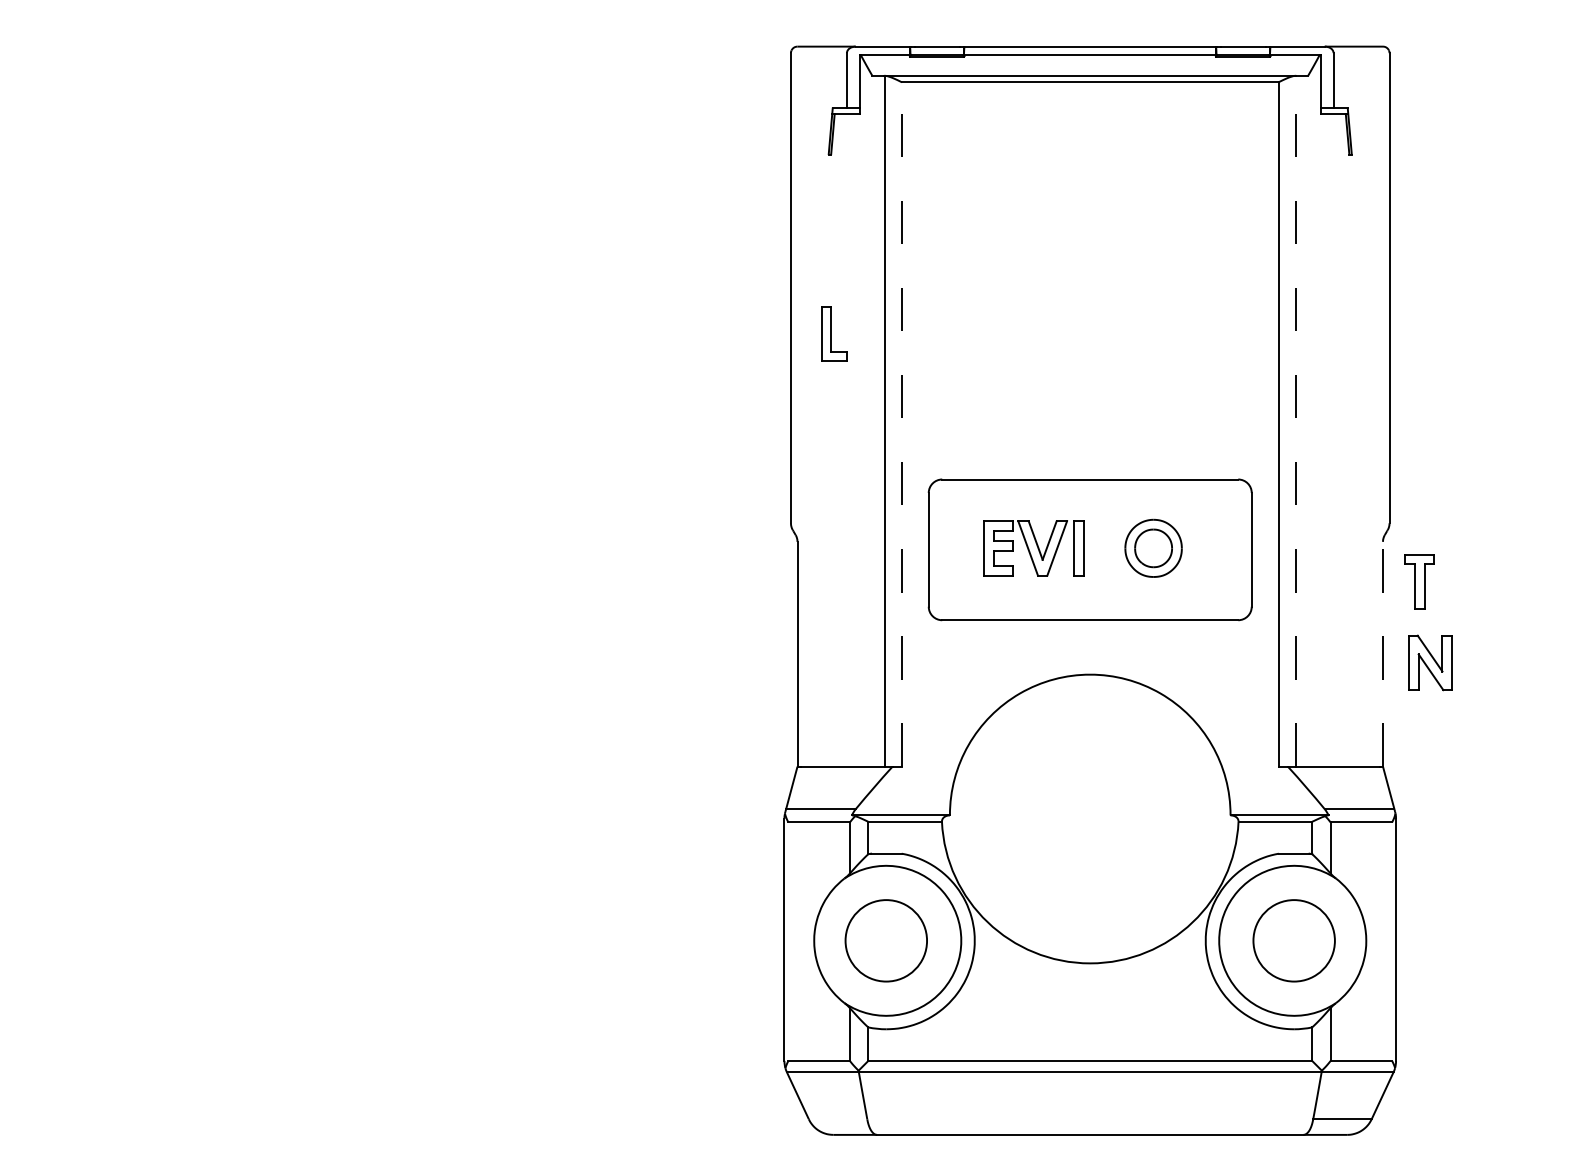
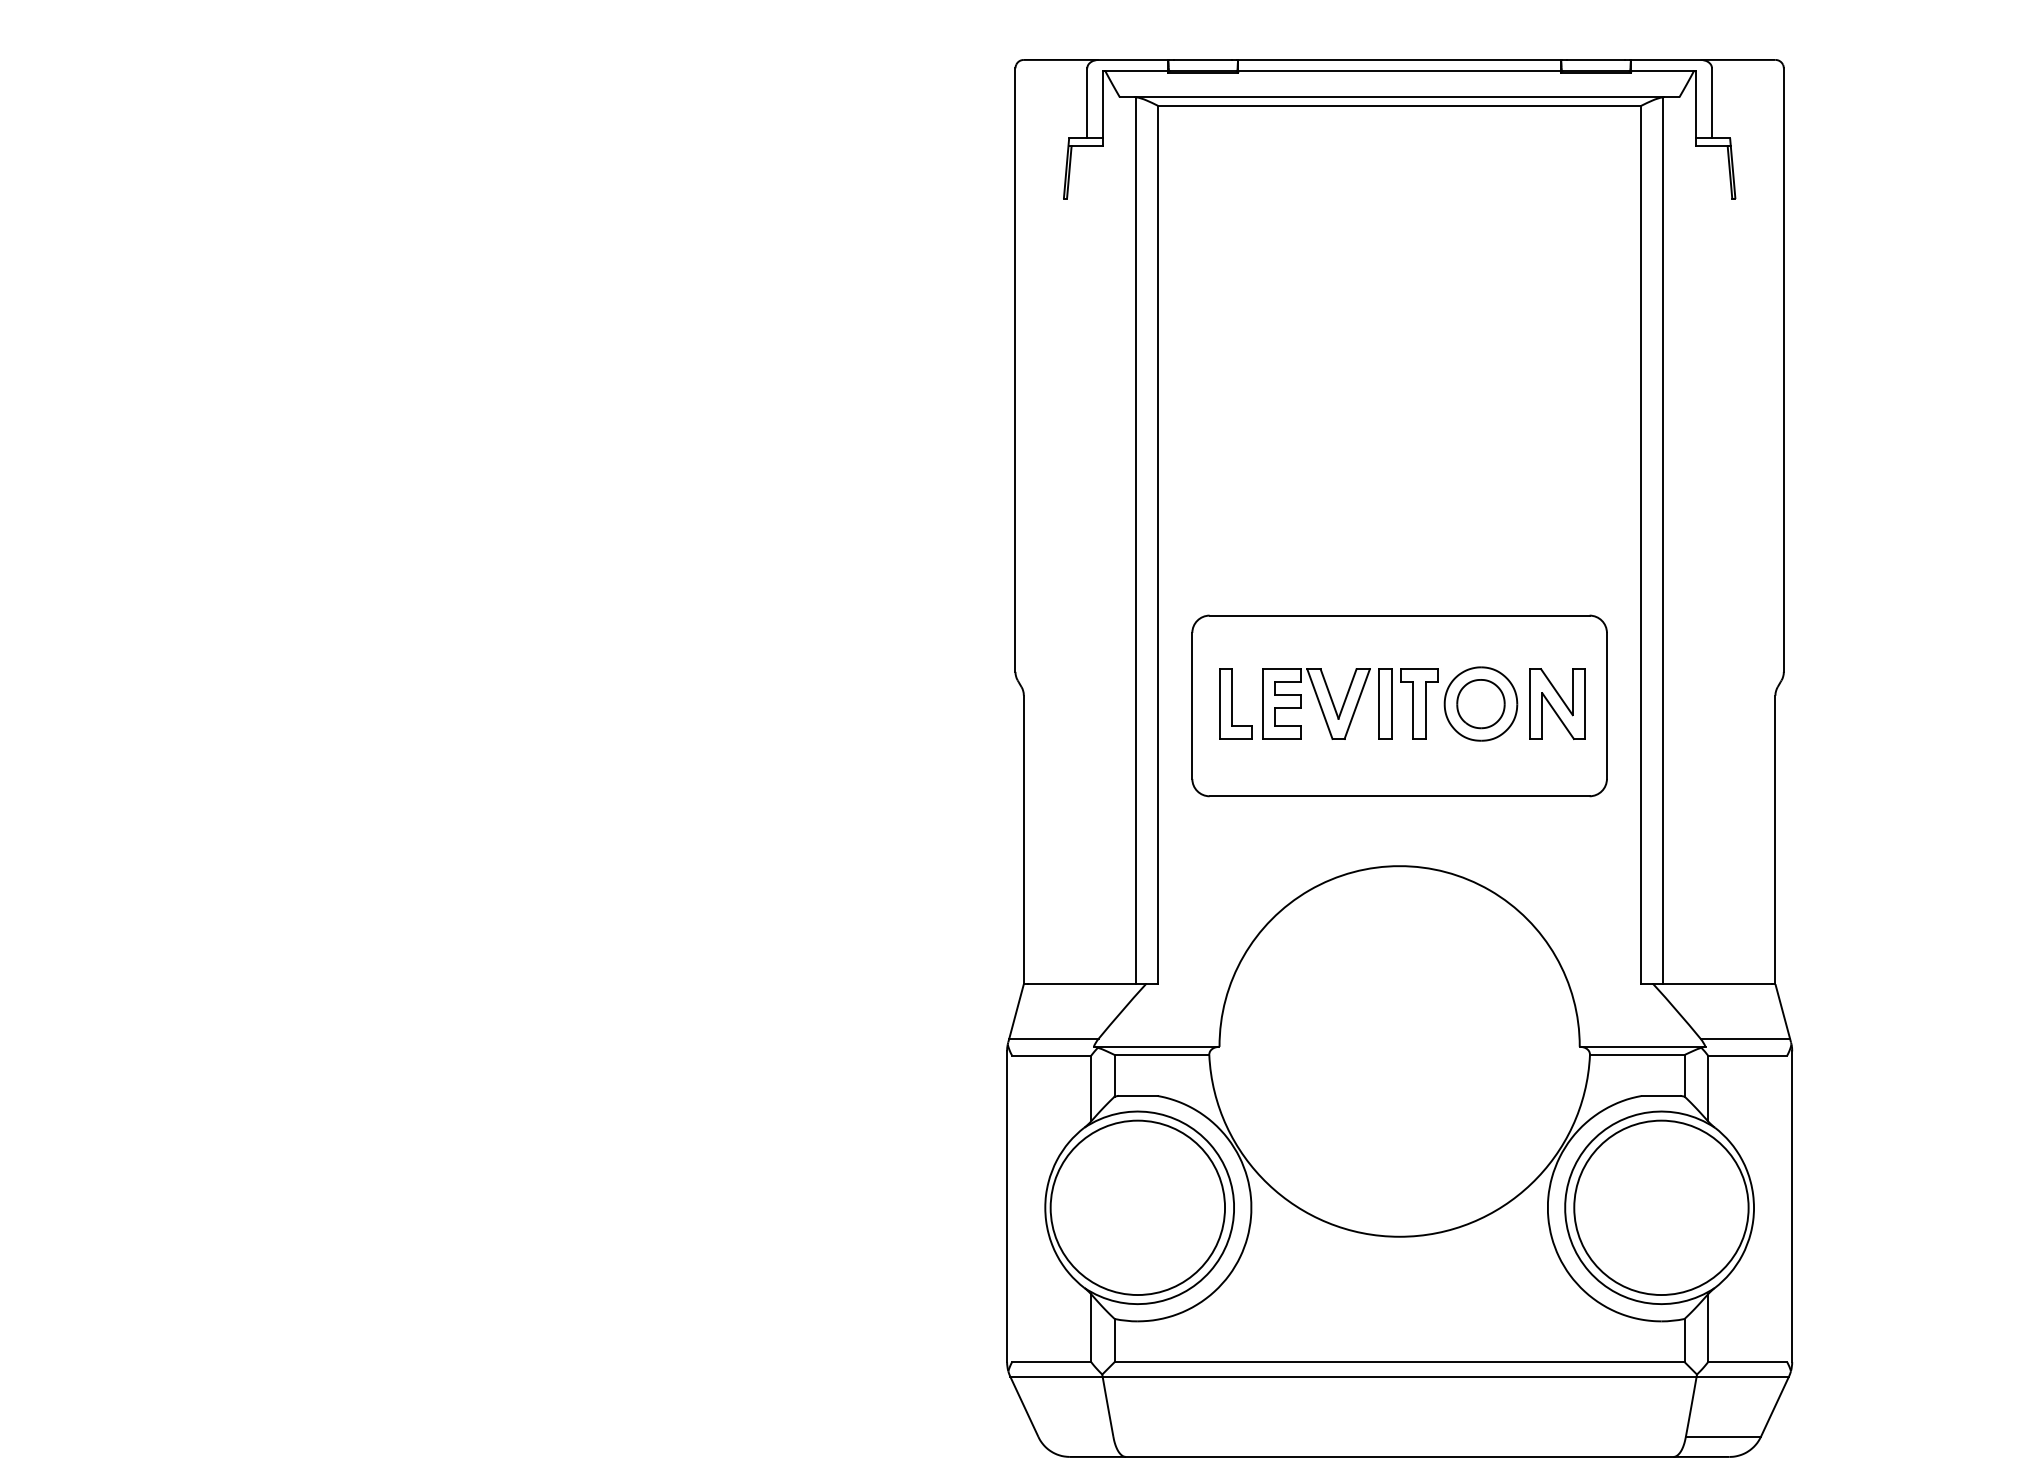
part: (833, 333) -> (1235, 703), moved
line: (1295, 420) -> (1663, 540), dashed -> solid
line: (901, 424) -> (1157, 544), dashed -> solid
part: (1419, 581) -> (1419, 703), moved
line: (1383, 653) -> (1775, 839), dashed -> solid
part: (1430, 662) -> (1557, 703), moved
circle: (886, 940) -> (1137, 1207), size x1.67
circle: (1294, 940) -> (1661, 1207), size x1.67

